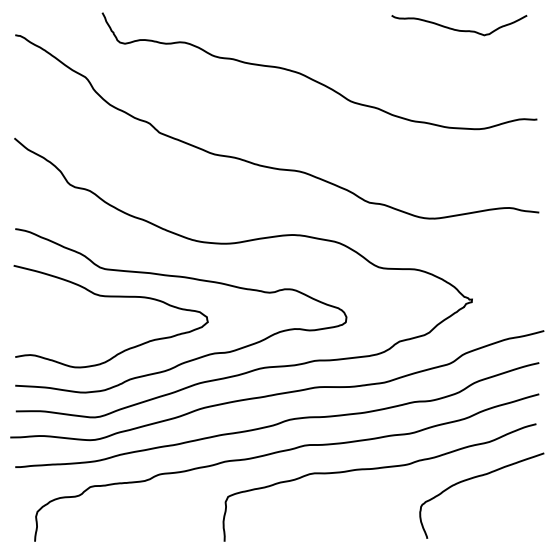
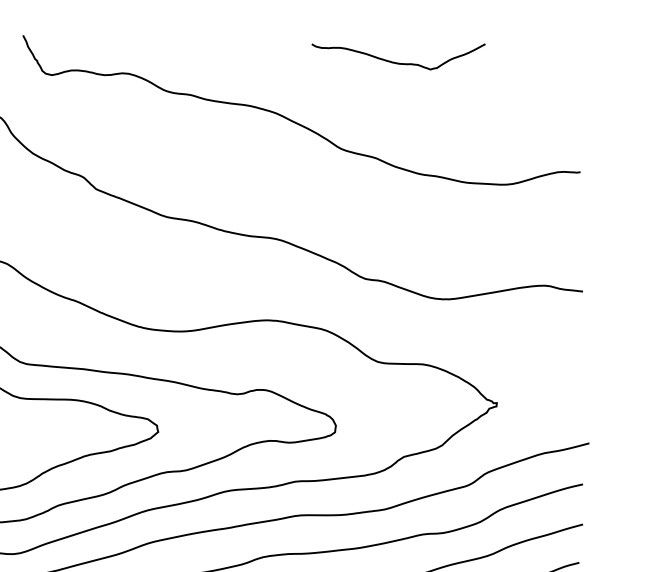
curve: (459, 29) -> (398, 62), moved

